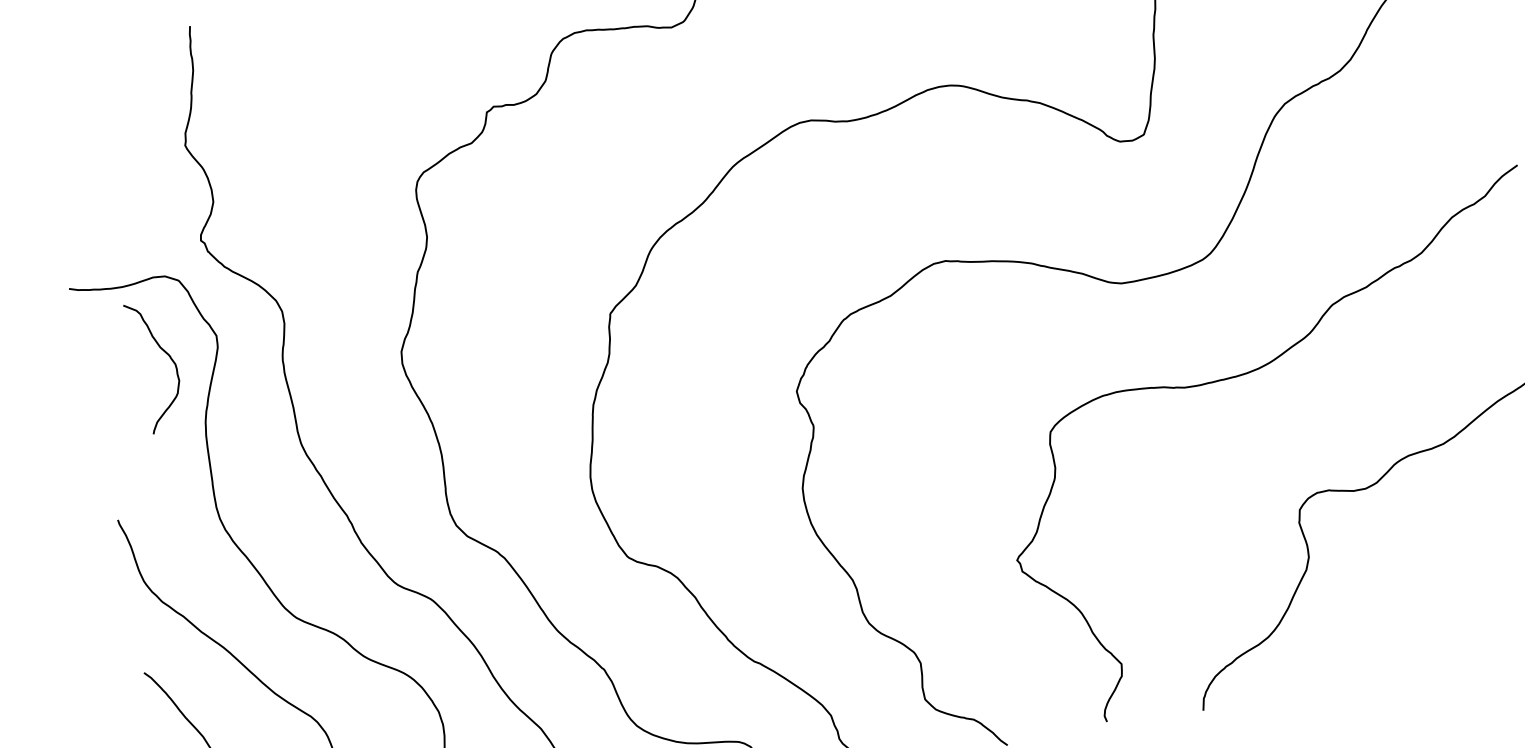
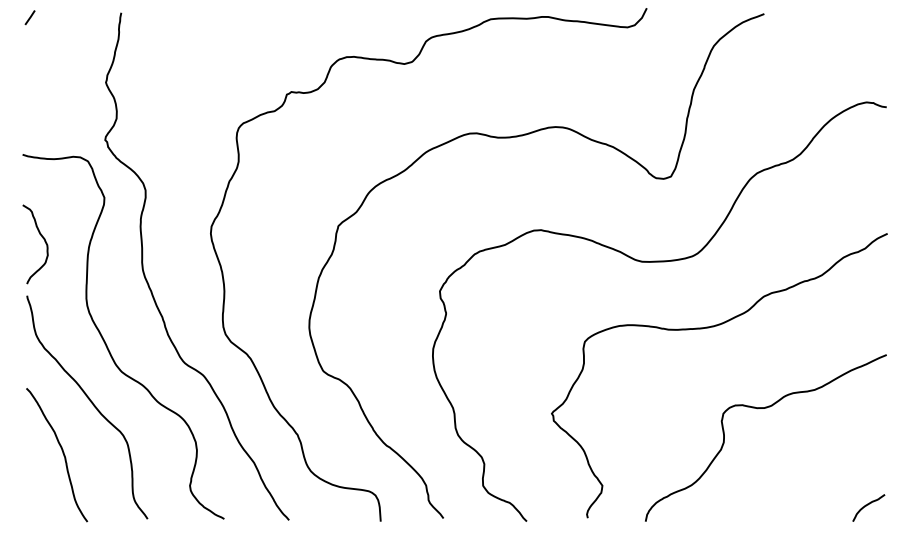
line: (40, 60) -> (29, 17), added
curve: (165, 354) -> (42, 238), moved

